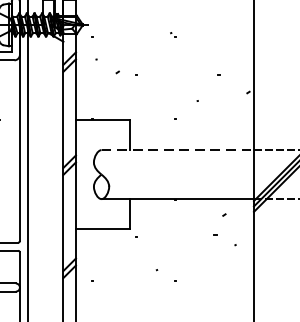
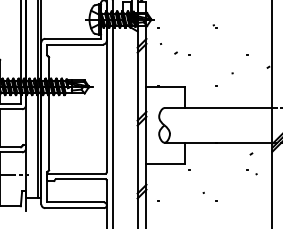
line: (177, 150) -> (218, 108), dashed -> solid
part: (224, 241) -> (251, 172), size x0.62

